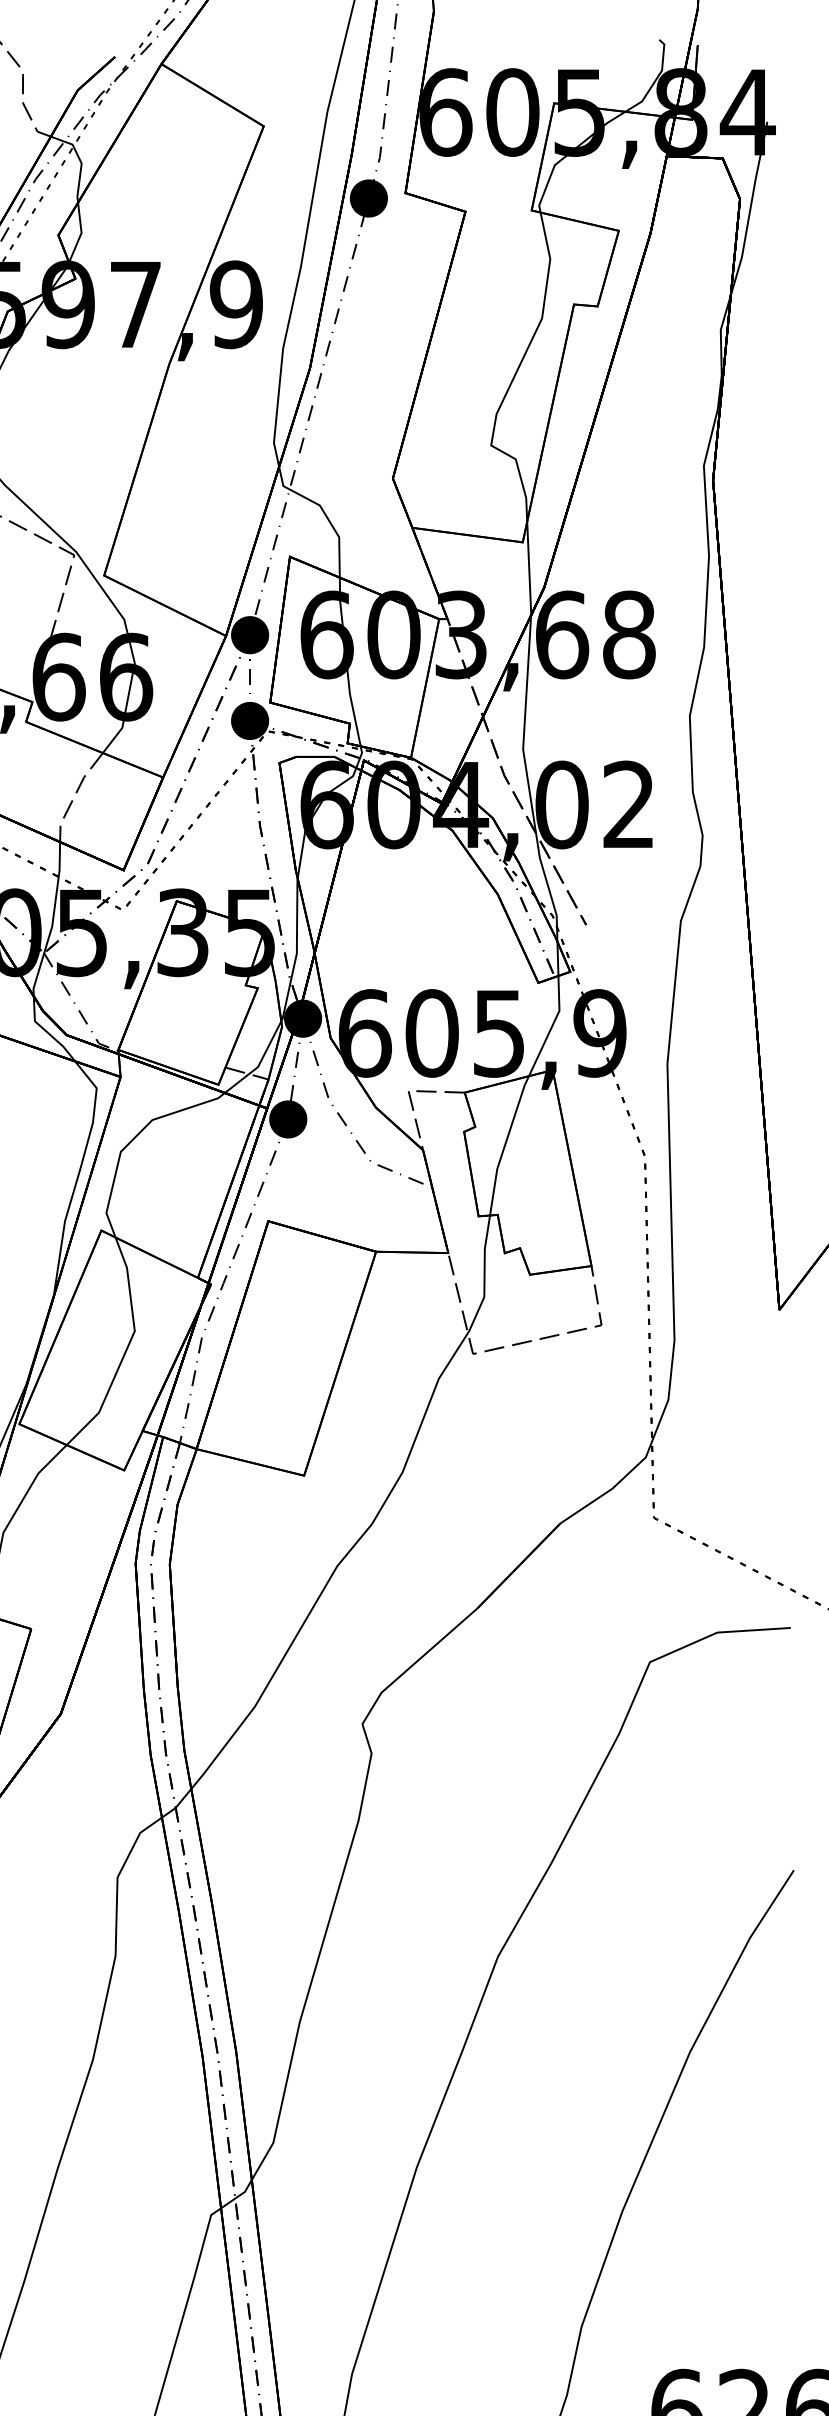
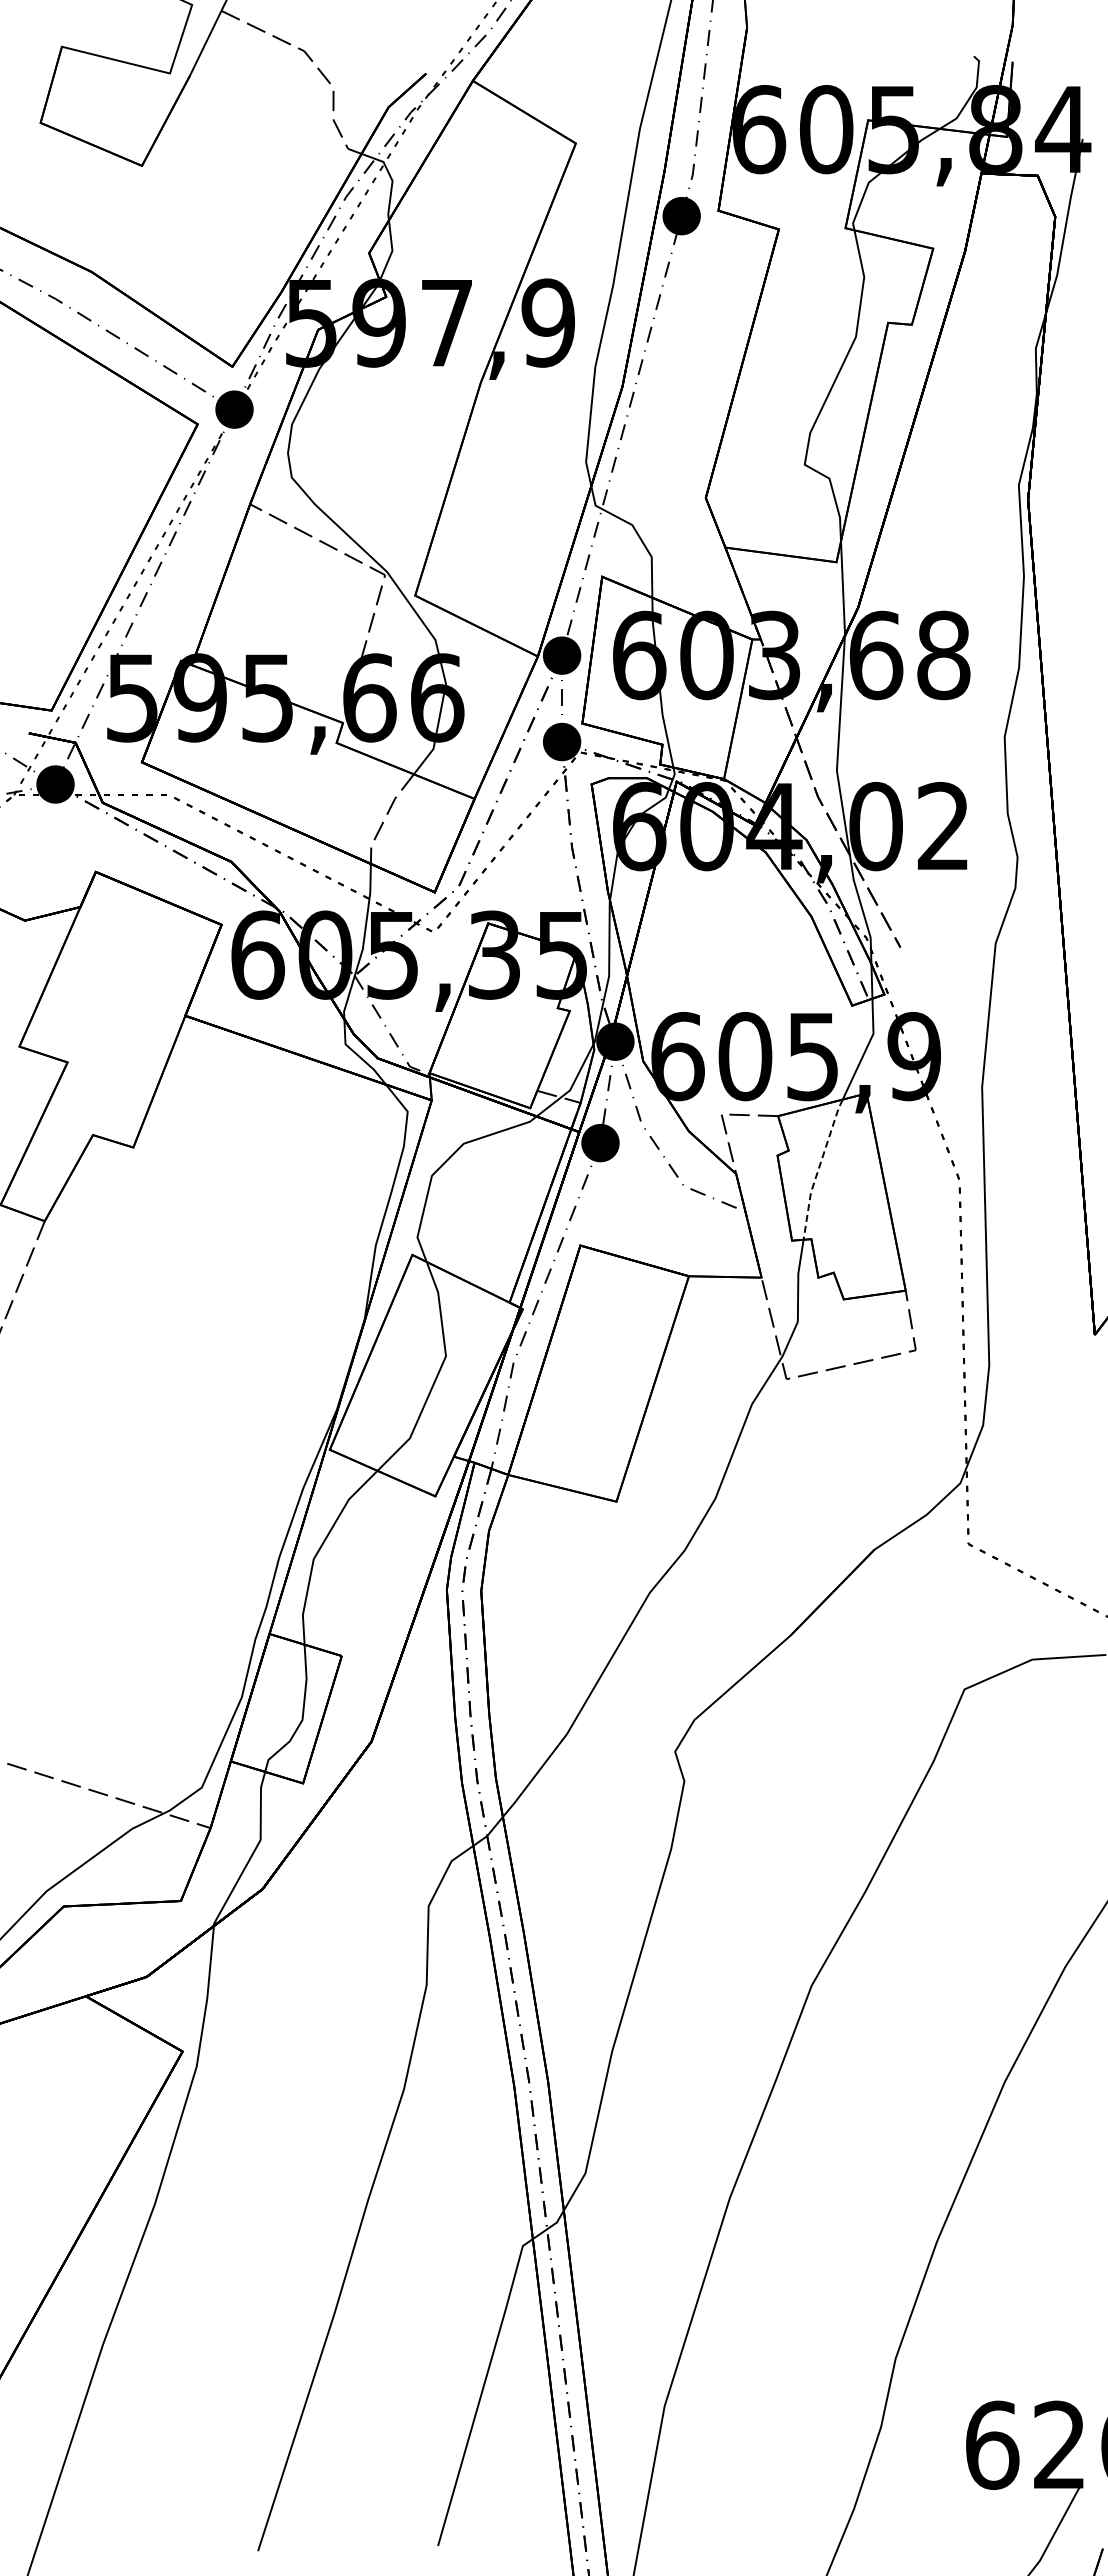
line: (504, 1144) -> (818, 1168), solid -> dashed

